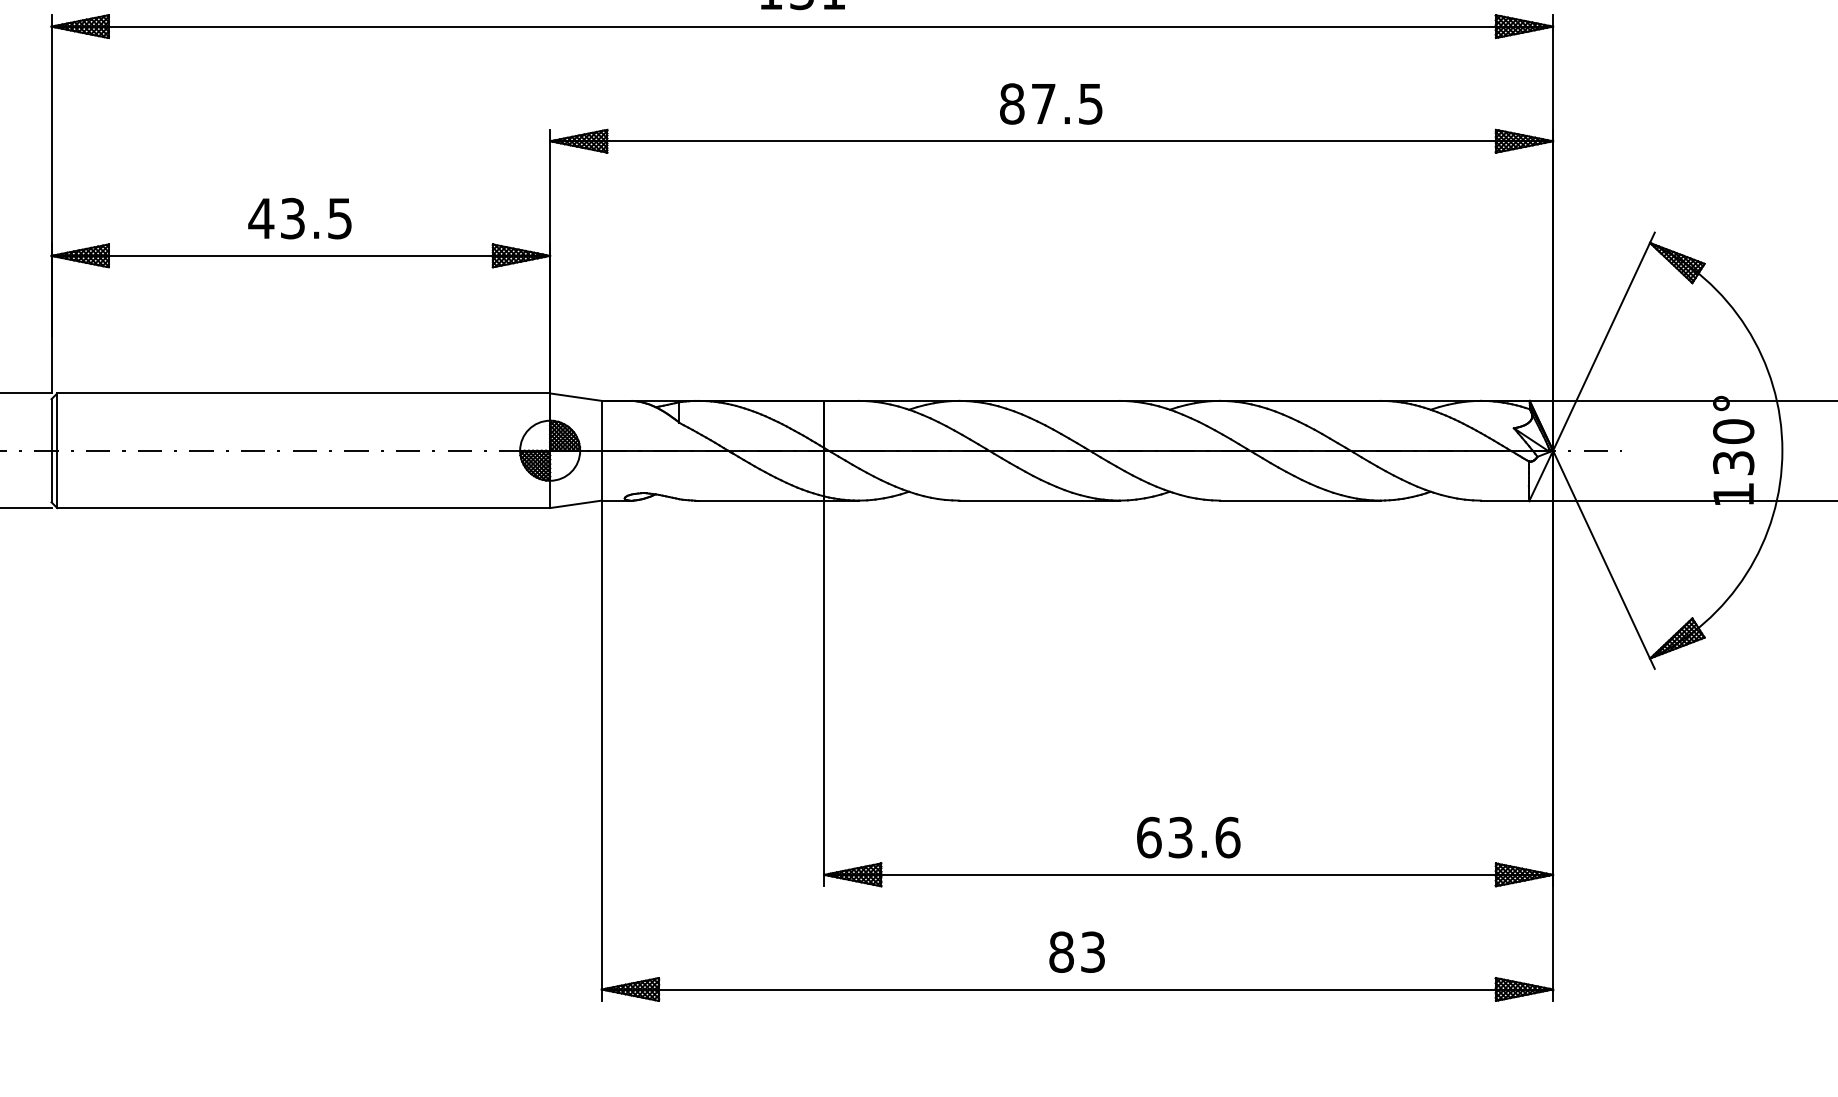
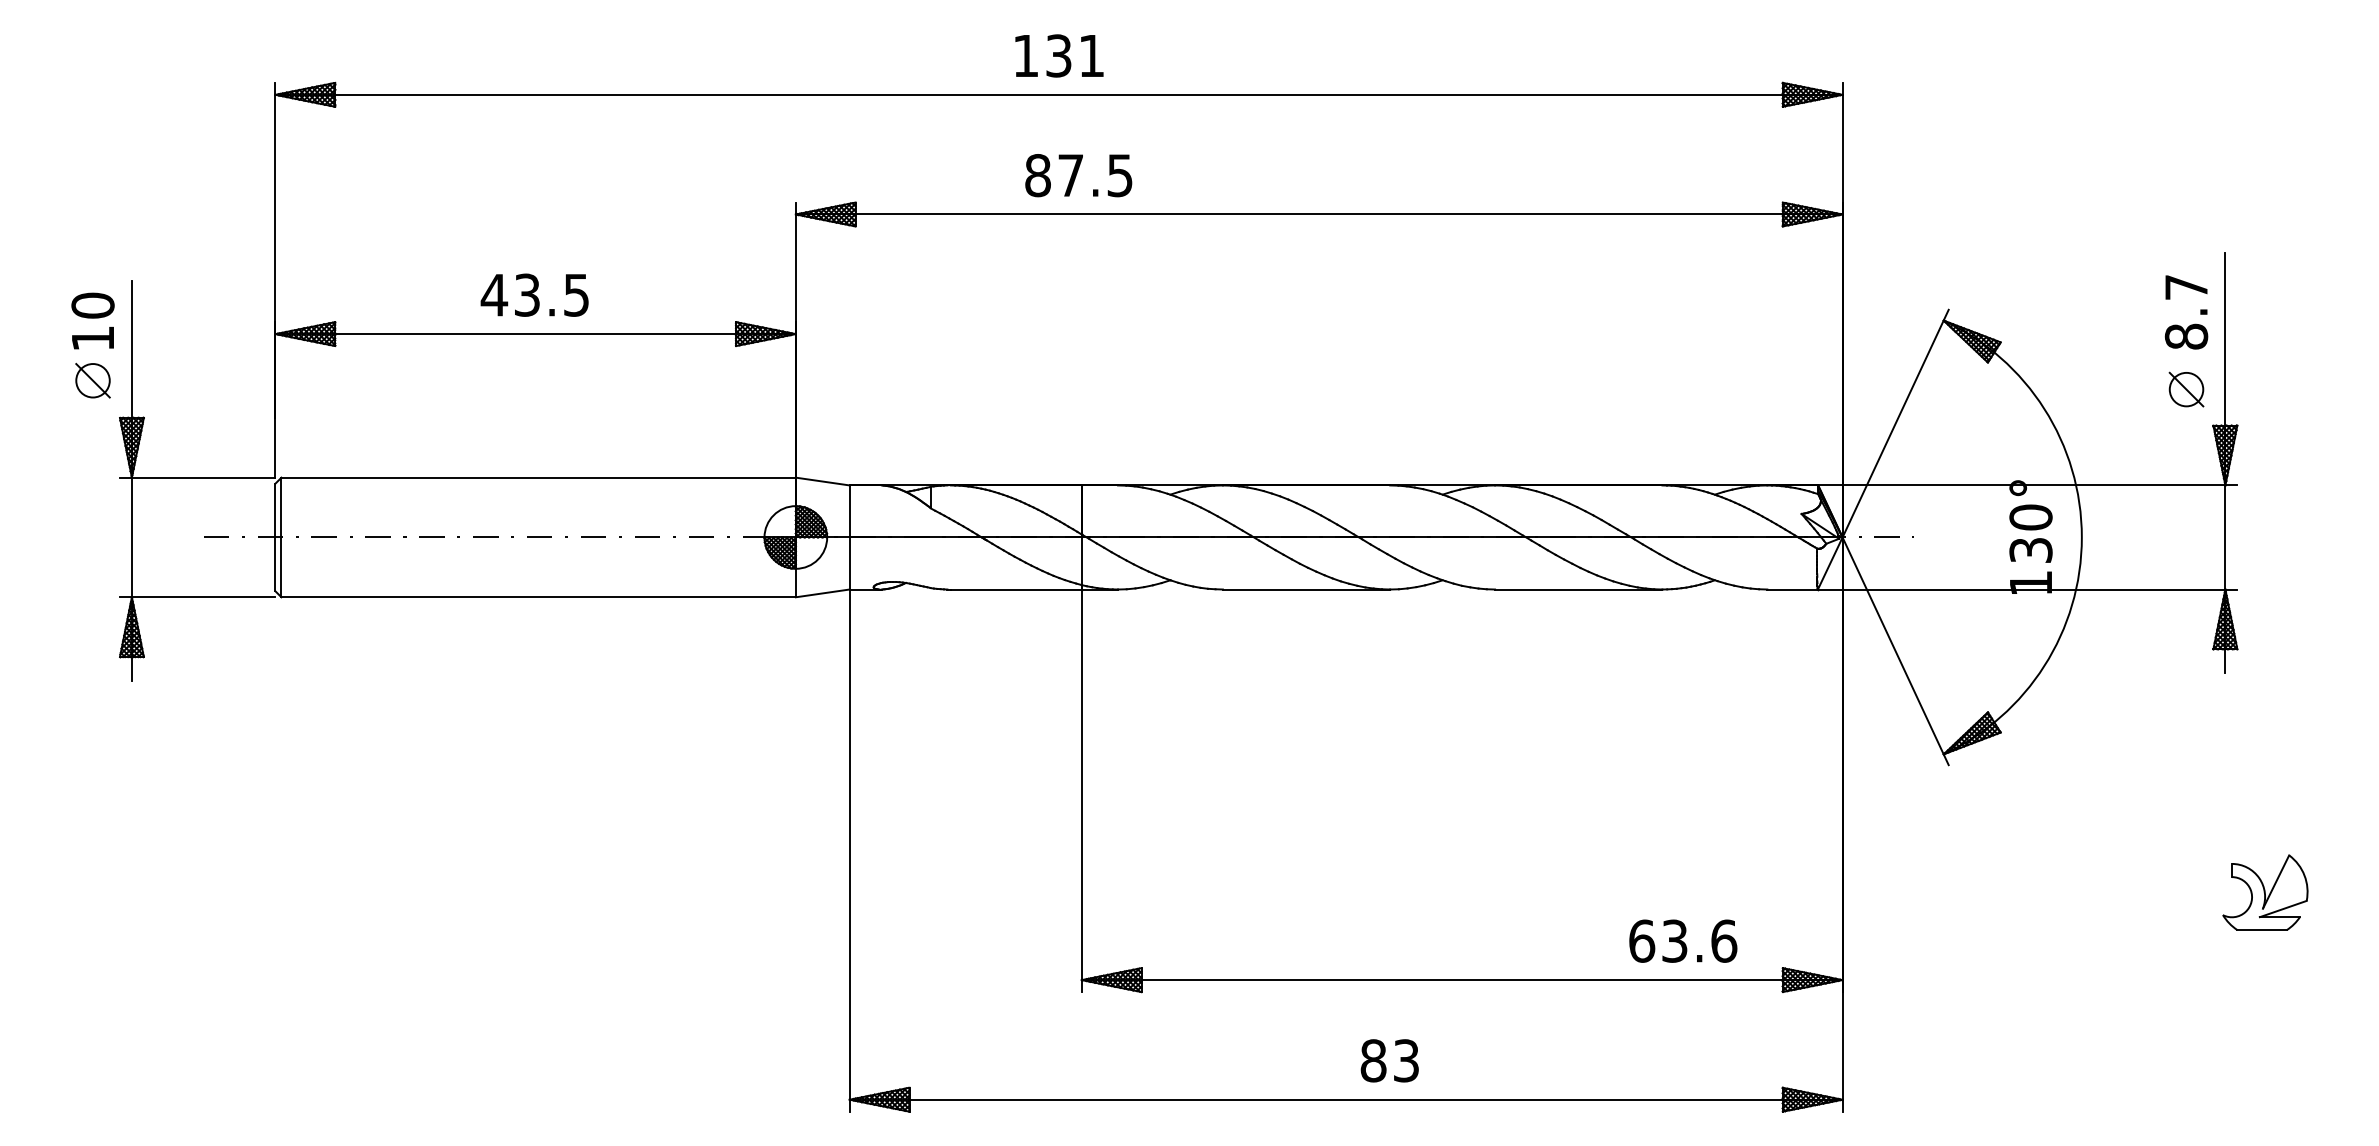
text: (1050, 103) -> (1078, 175), moved
text: (1188, 836) -> (1683, 940), moved
text: (1076, 951) -> (1389, 1060), moved

